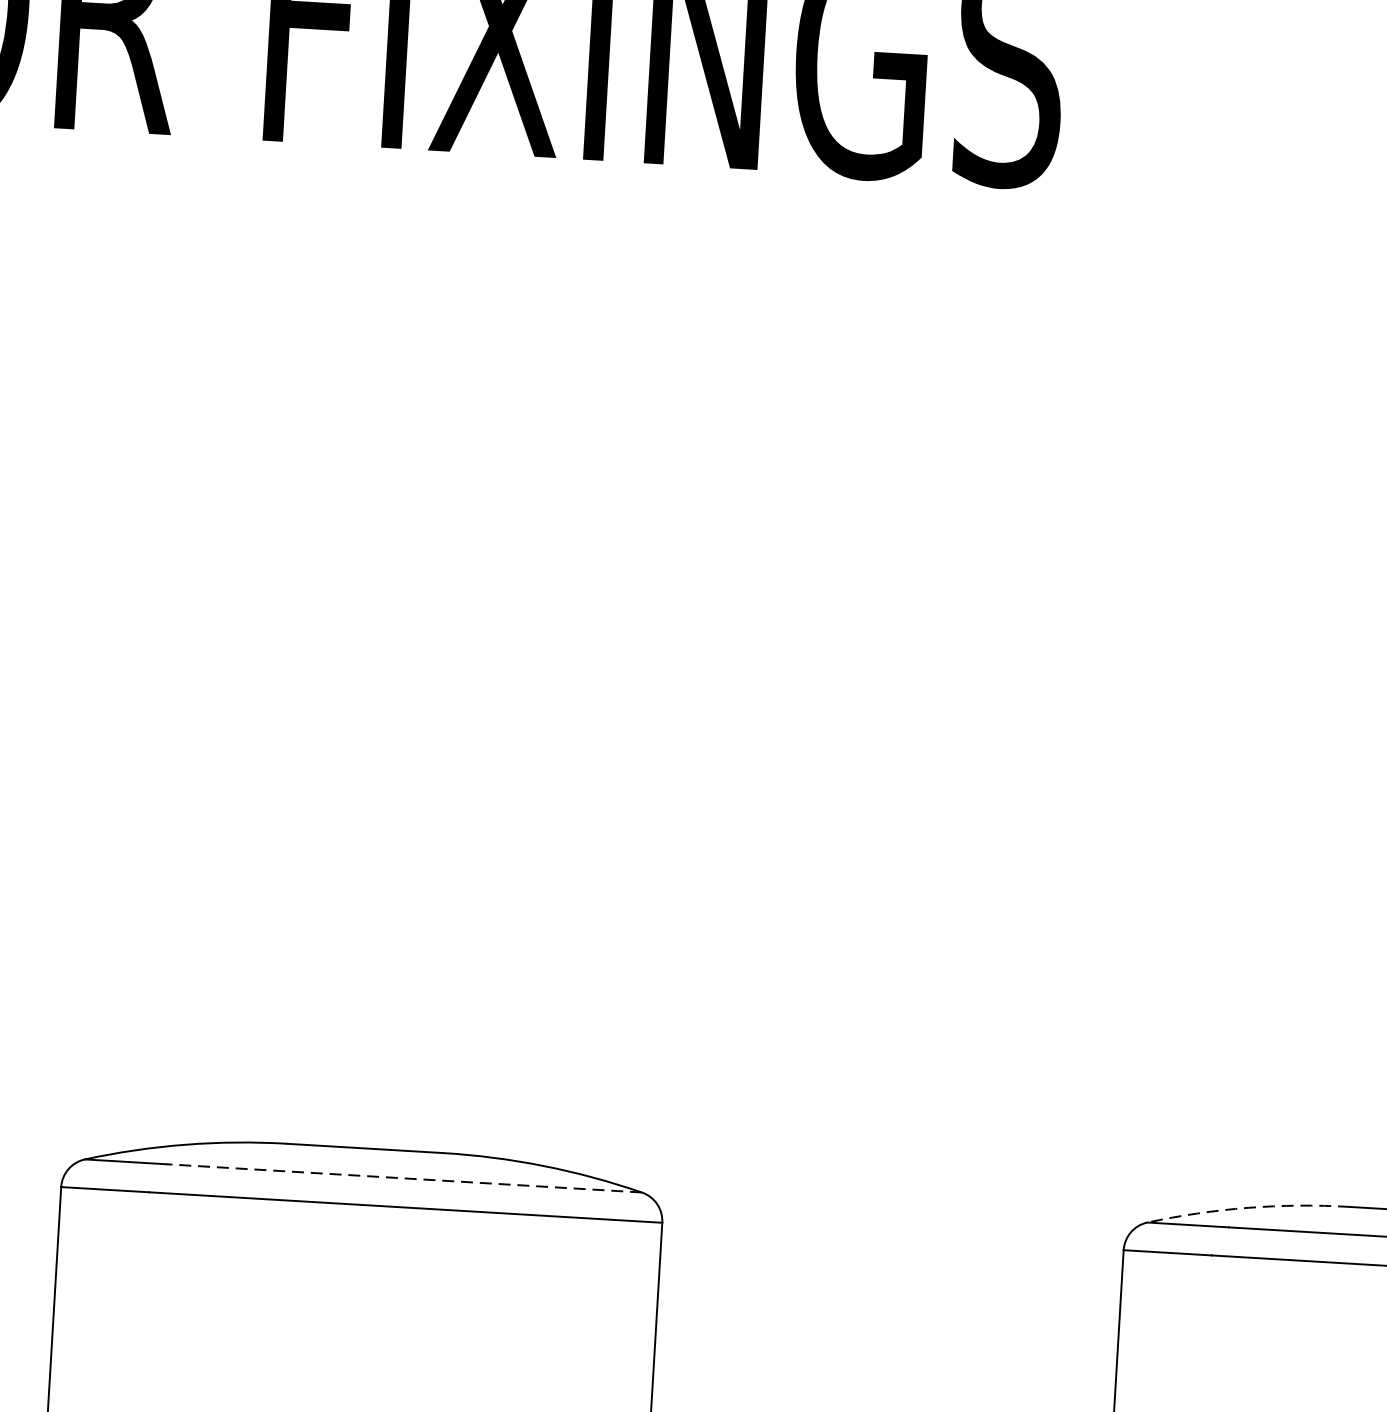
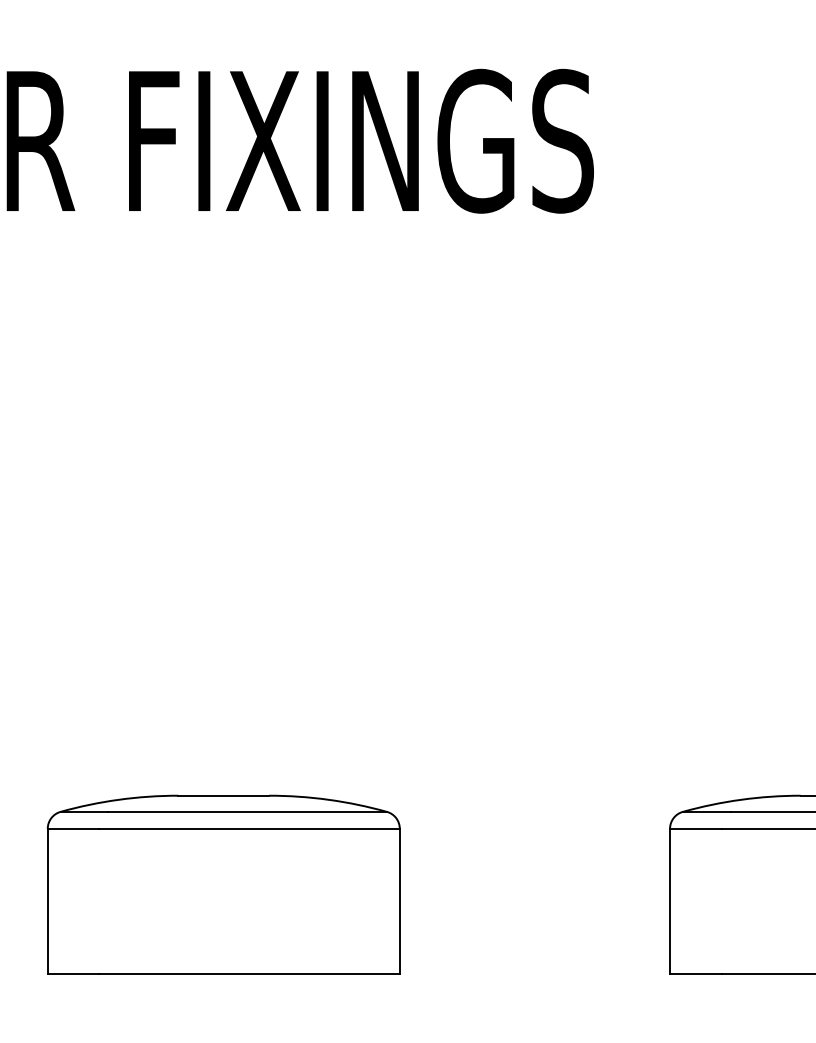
line: (403, 1177) -> (247, 811), dashed -> solid
arc: (1248, 1207) -> (741, 799), dashed -> solid

